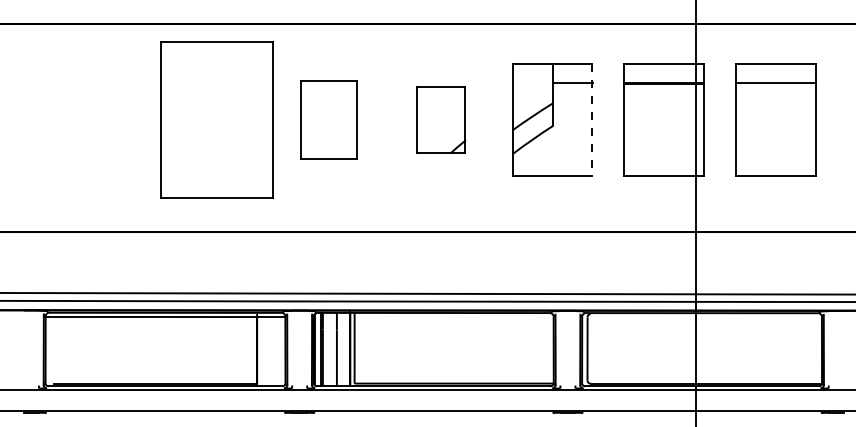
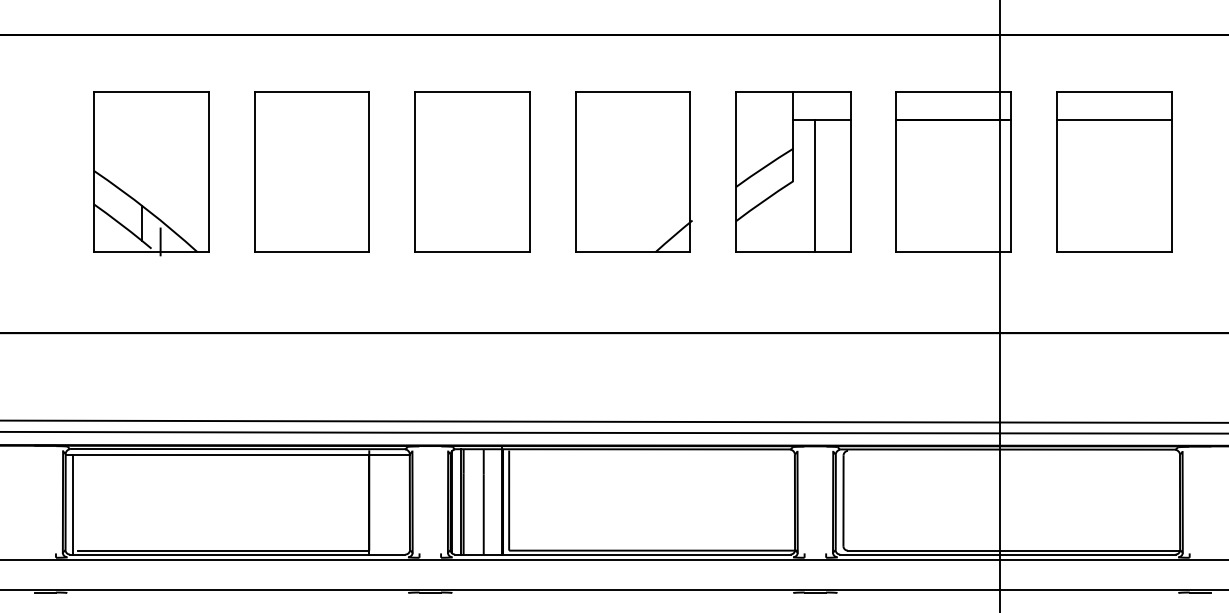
part: (216, 119) -> (310, 171), size x0.71
part: (328, 119) -> (471, 171), size x1.43
part: (441, 119) -> (633, 171), size x1.67
part: (105, 120) -> (151, 173), added
line: (592, 120) -> (850, 173), dashed -> solid
line: (567, 129) -> (814, 185), added
line: (51, 351) -> (74, 504), added

